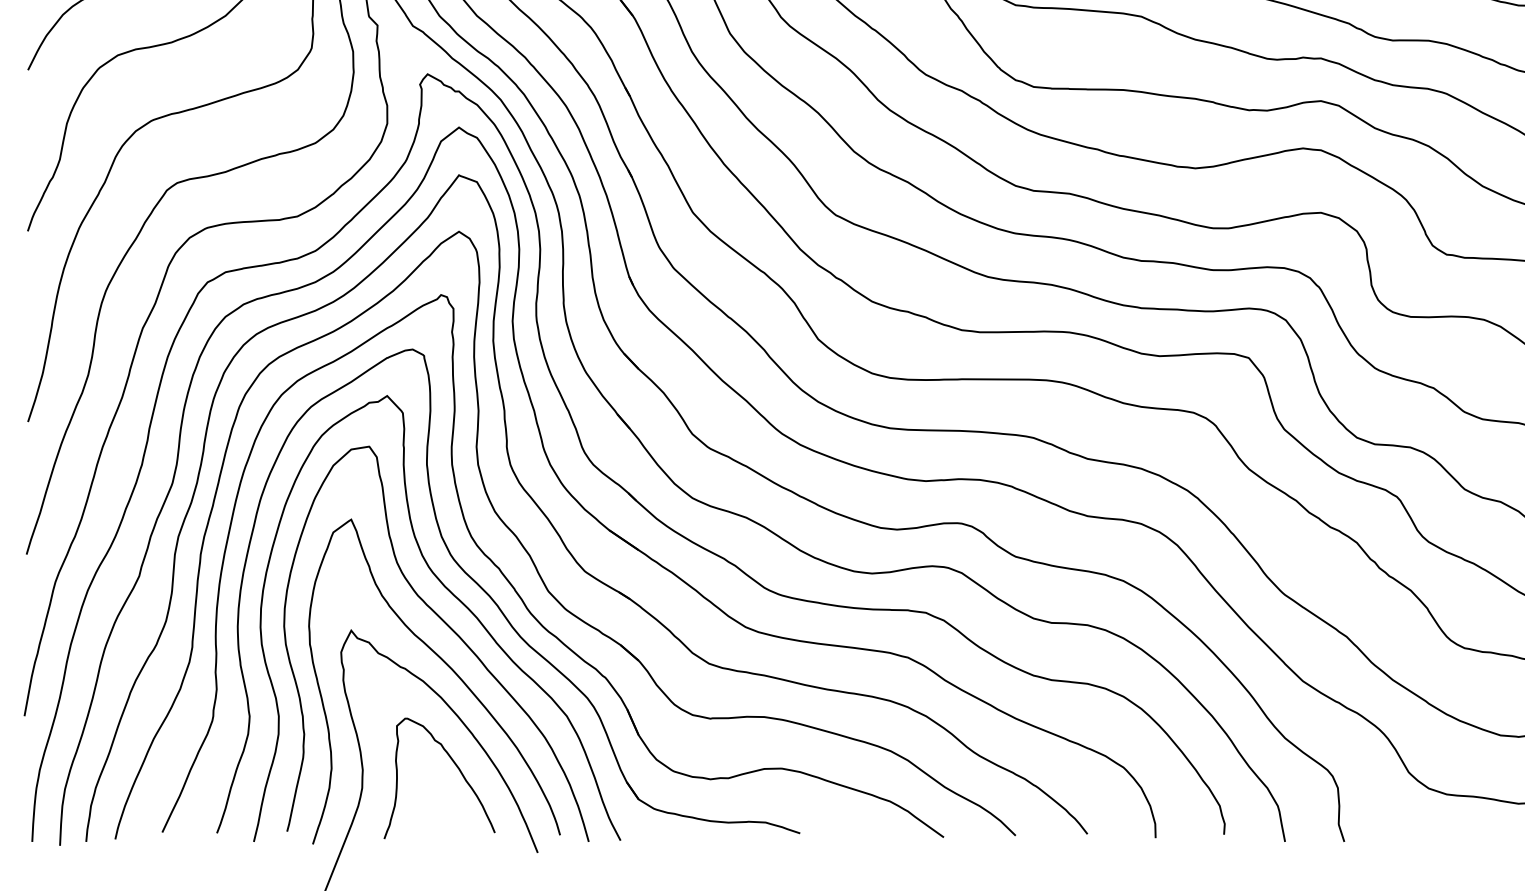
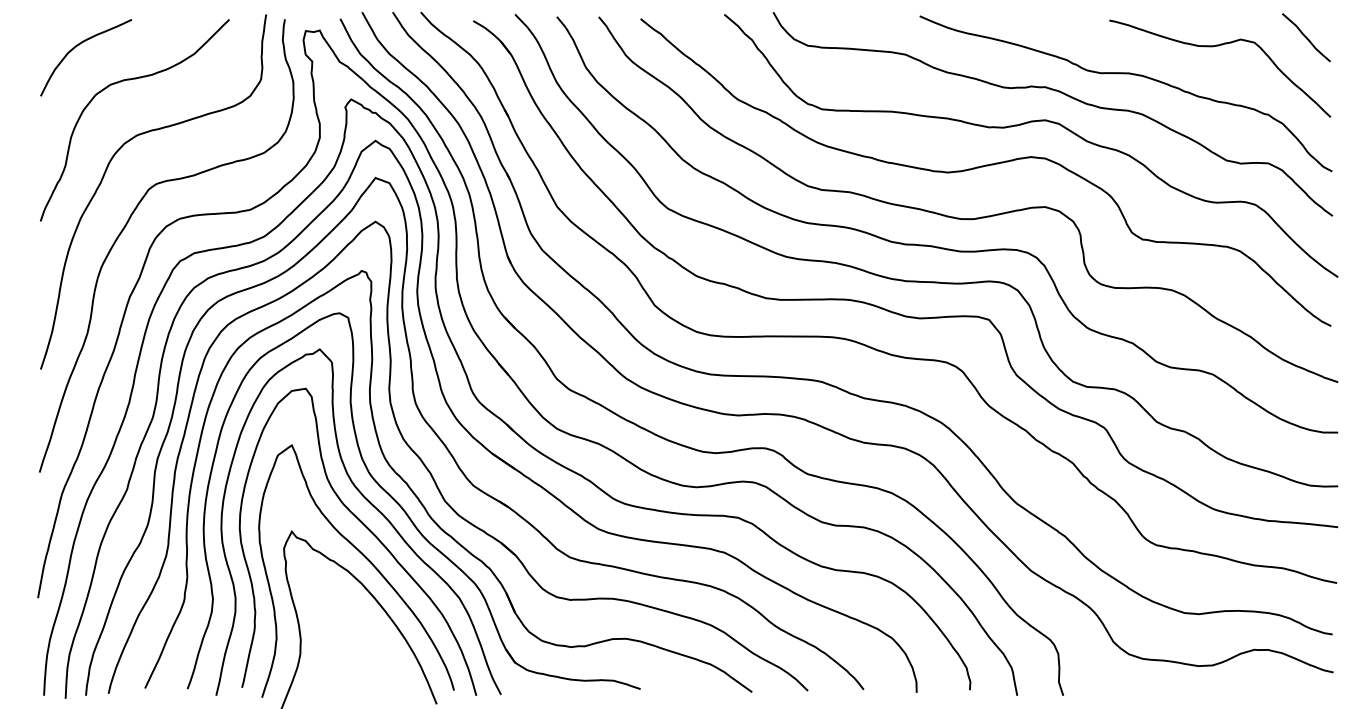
curve: (453, 764) -> (371, 635), removed

